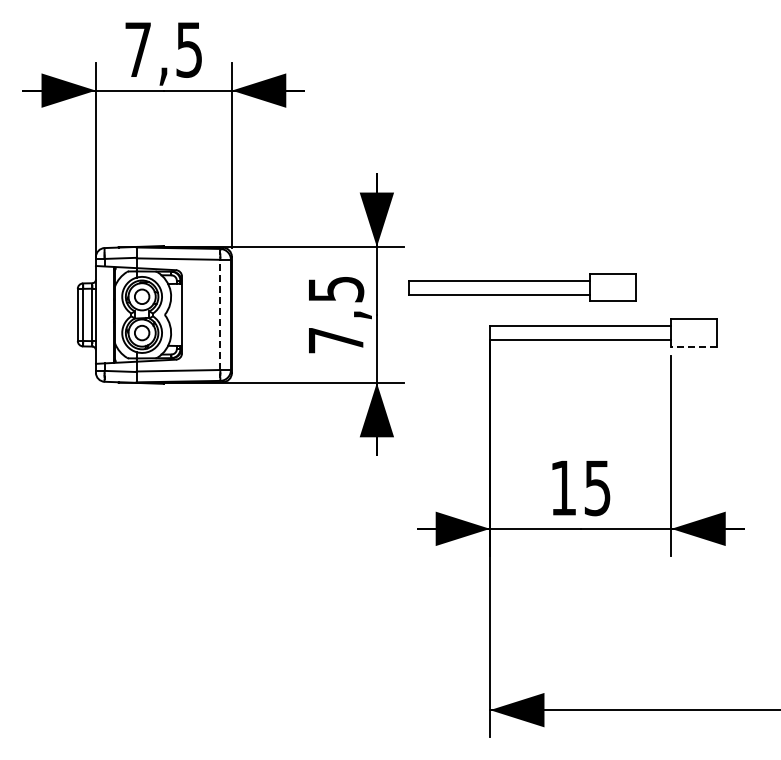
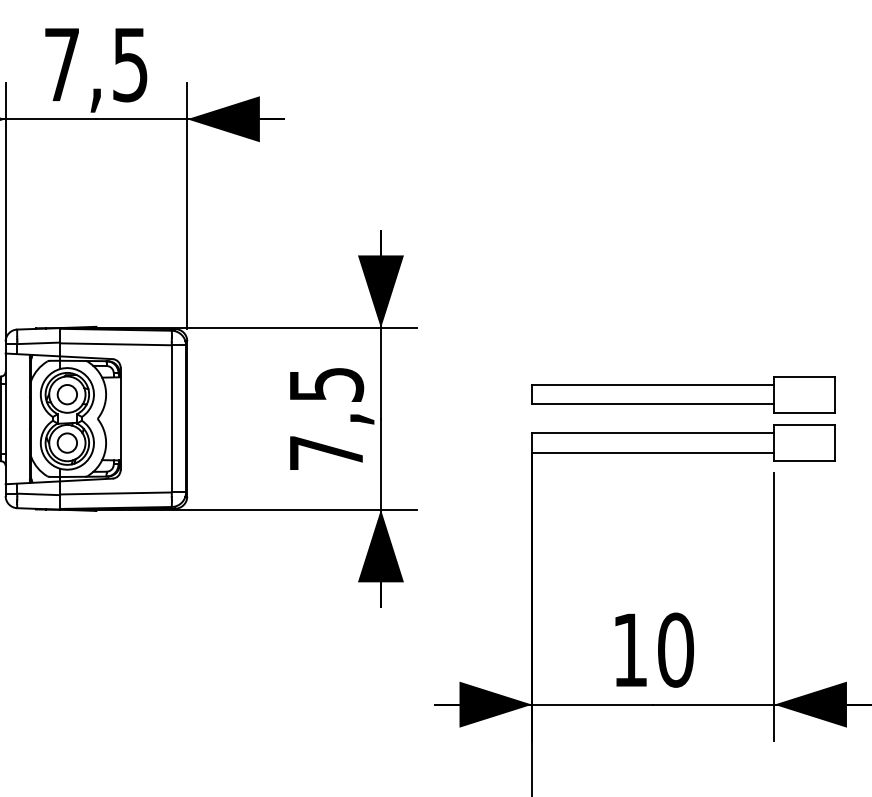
part: (522, 287) -> (683, 394), moved
line: (220, 314) -> (172, 418), dashed -> solid
line: (694, 346) -> (805, 461), dashed -> solid
text: (597, 488) -> (675, 650), 15 -> 10

